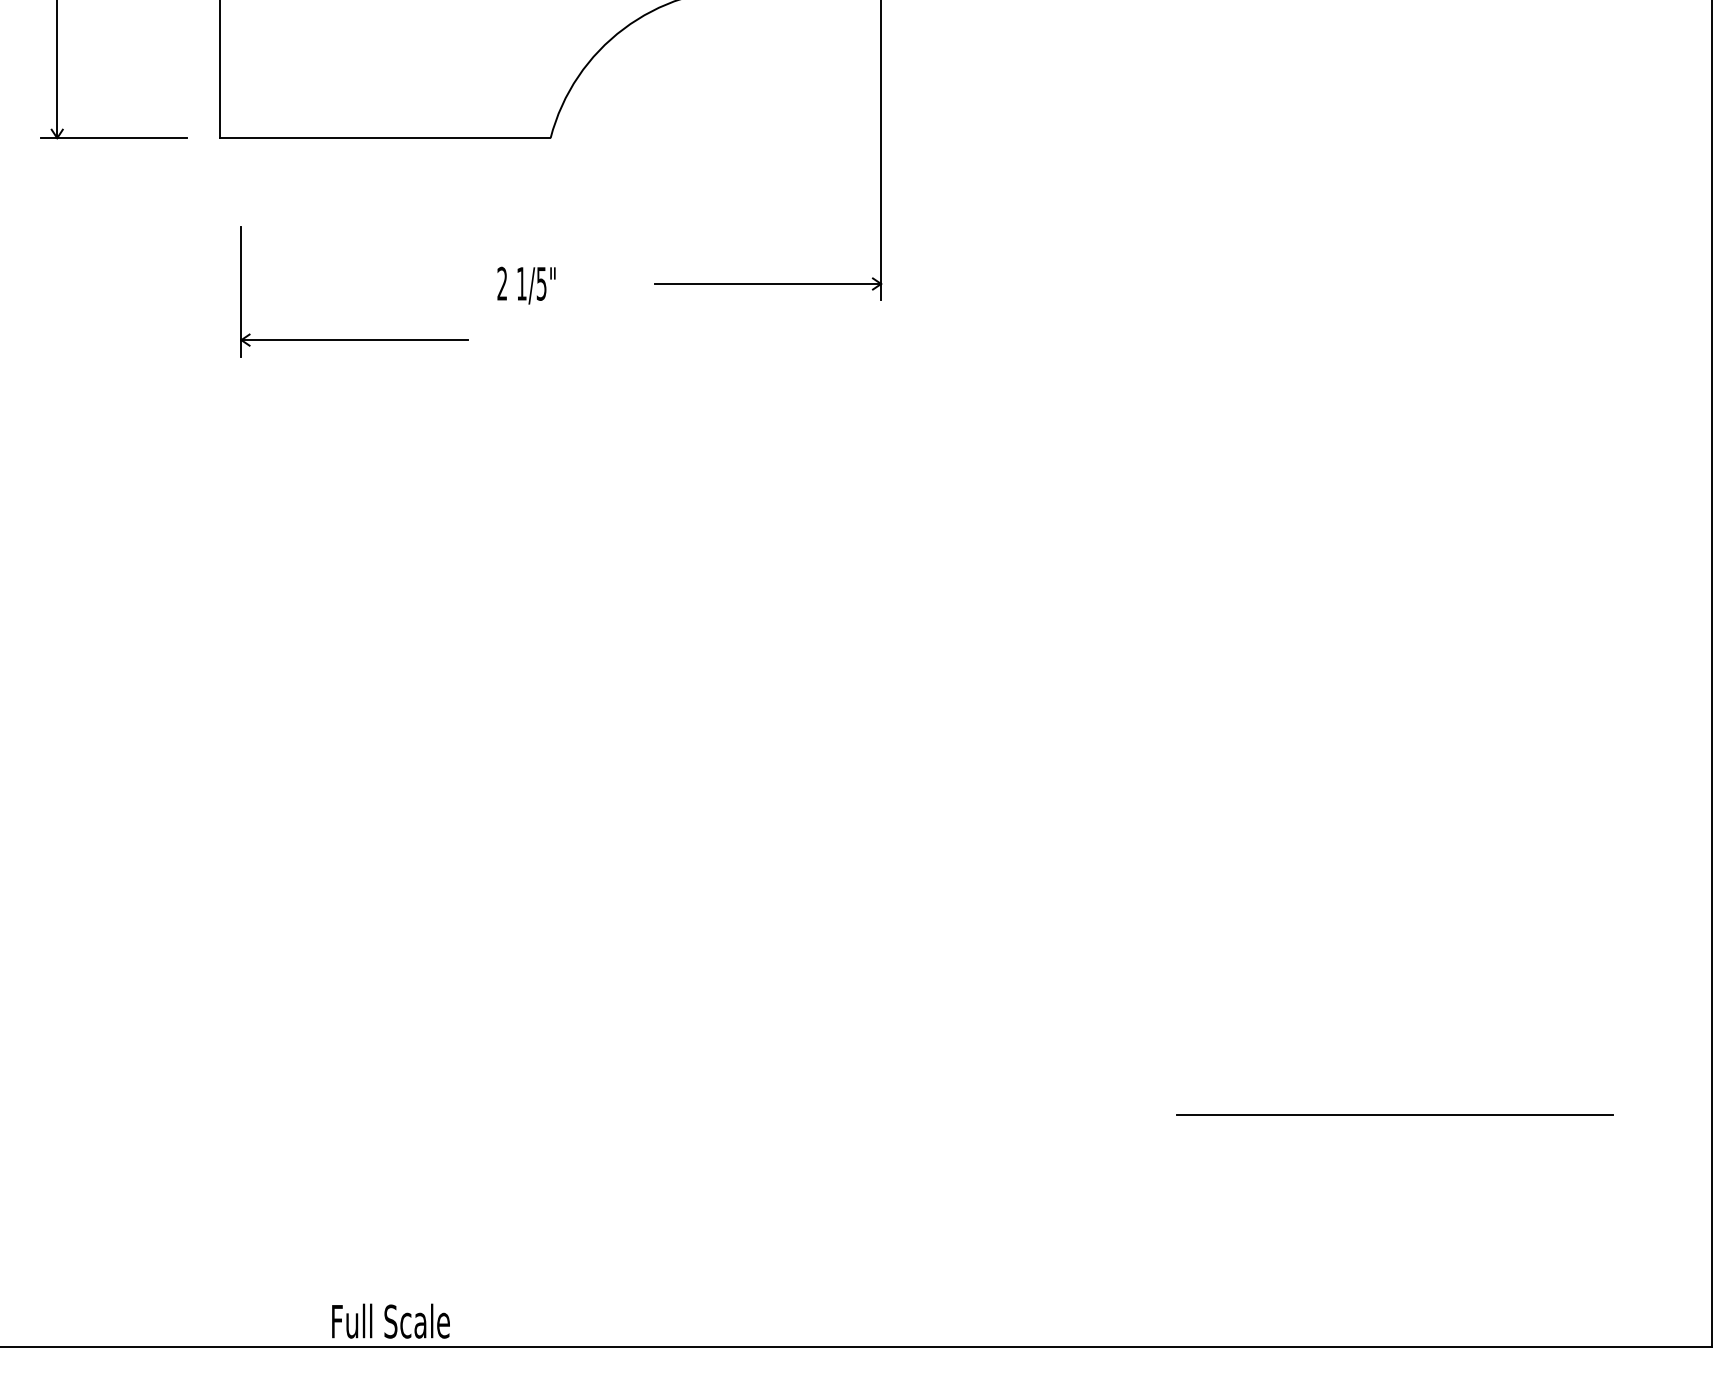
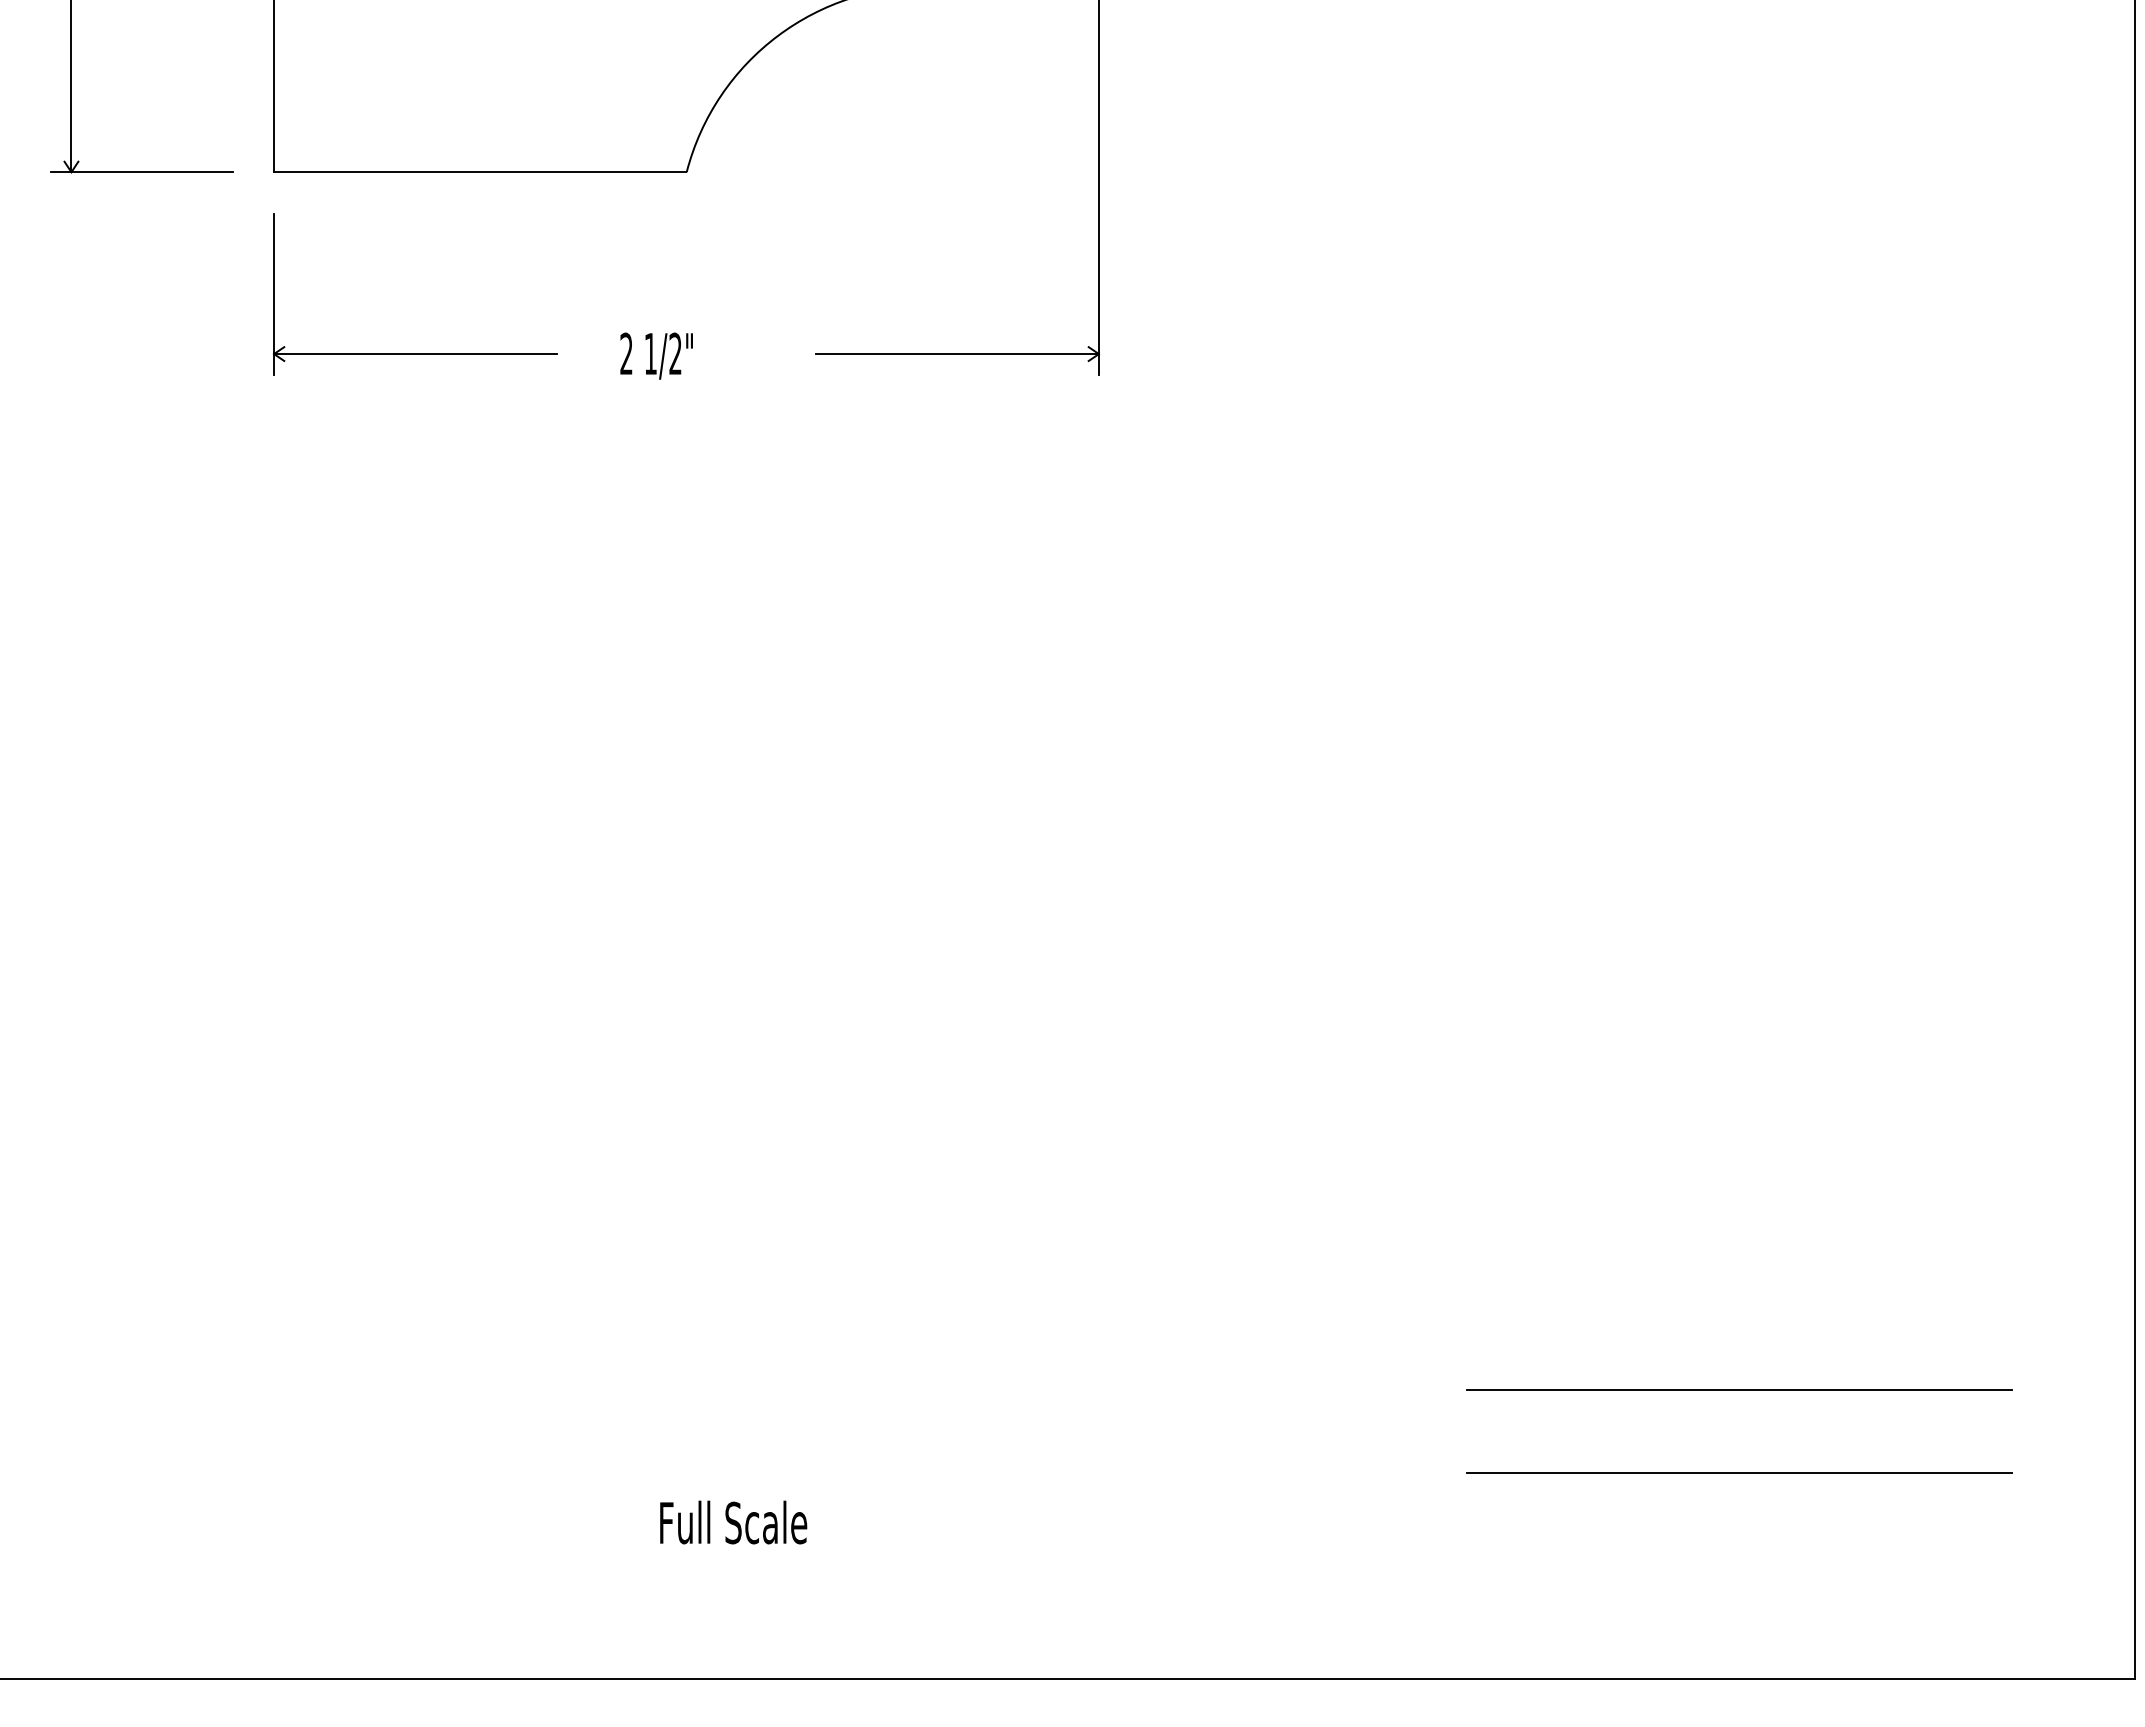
text: (541, 283) -> (675, 353), 1/5" -> 1/2"
part: (354, 339) -> (415, 353), moved
line: (1394, 1180) -> (1739, 1472), added
text: (390, 1321) -> (733, 1522), moved

